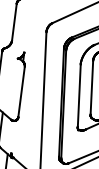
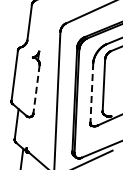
line: (21, 92) -> (36, 89), solid -> dashed
line: (78, 95) -> (91, 92), solid -> dashed

